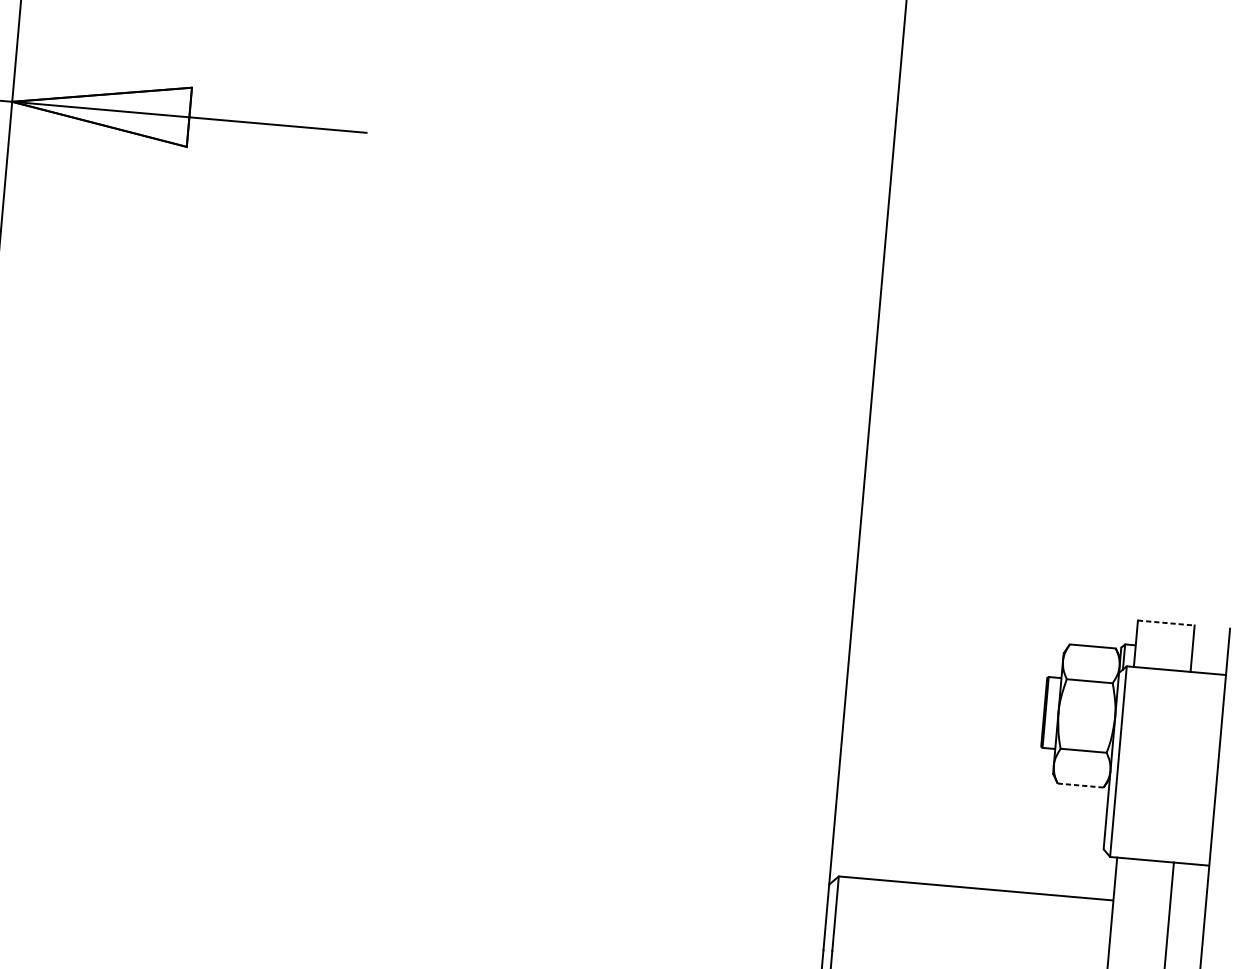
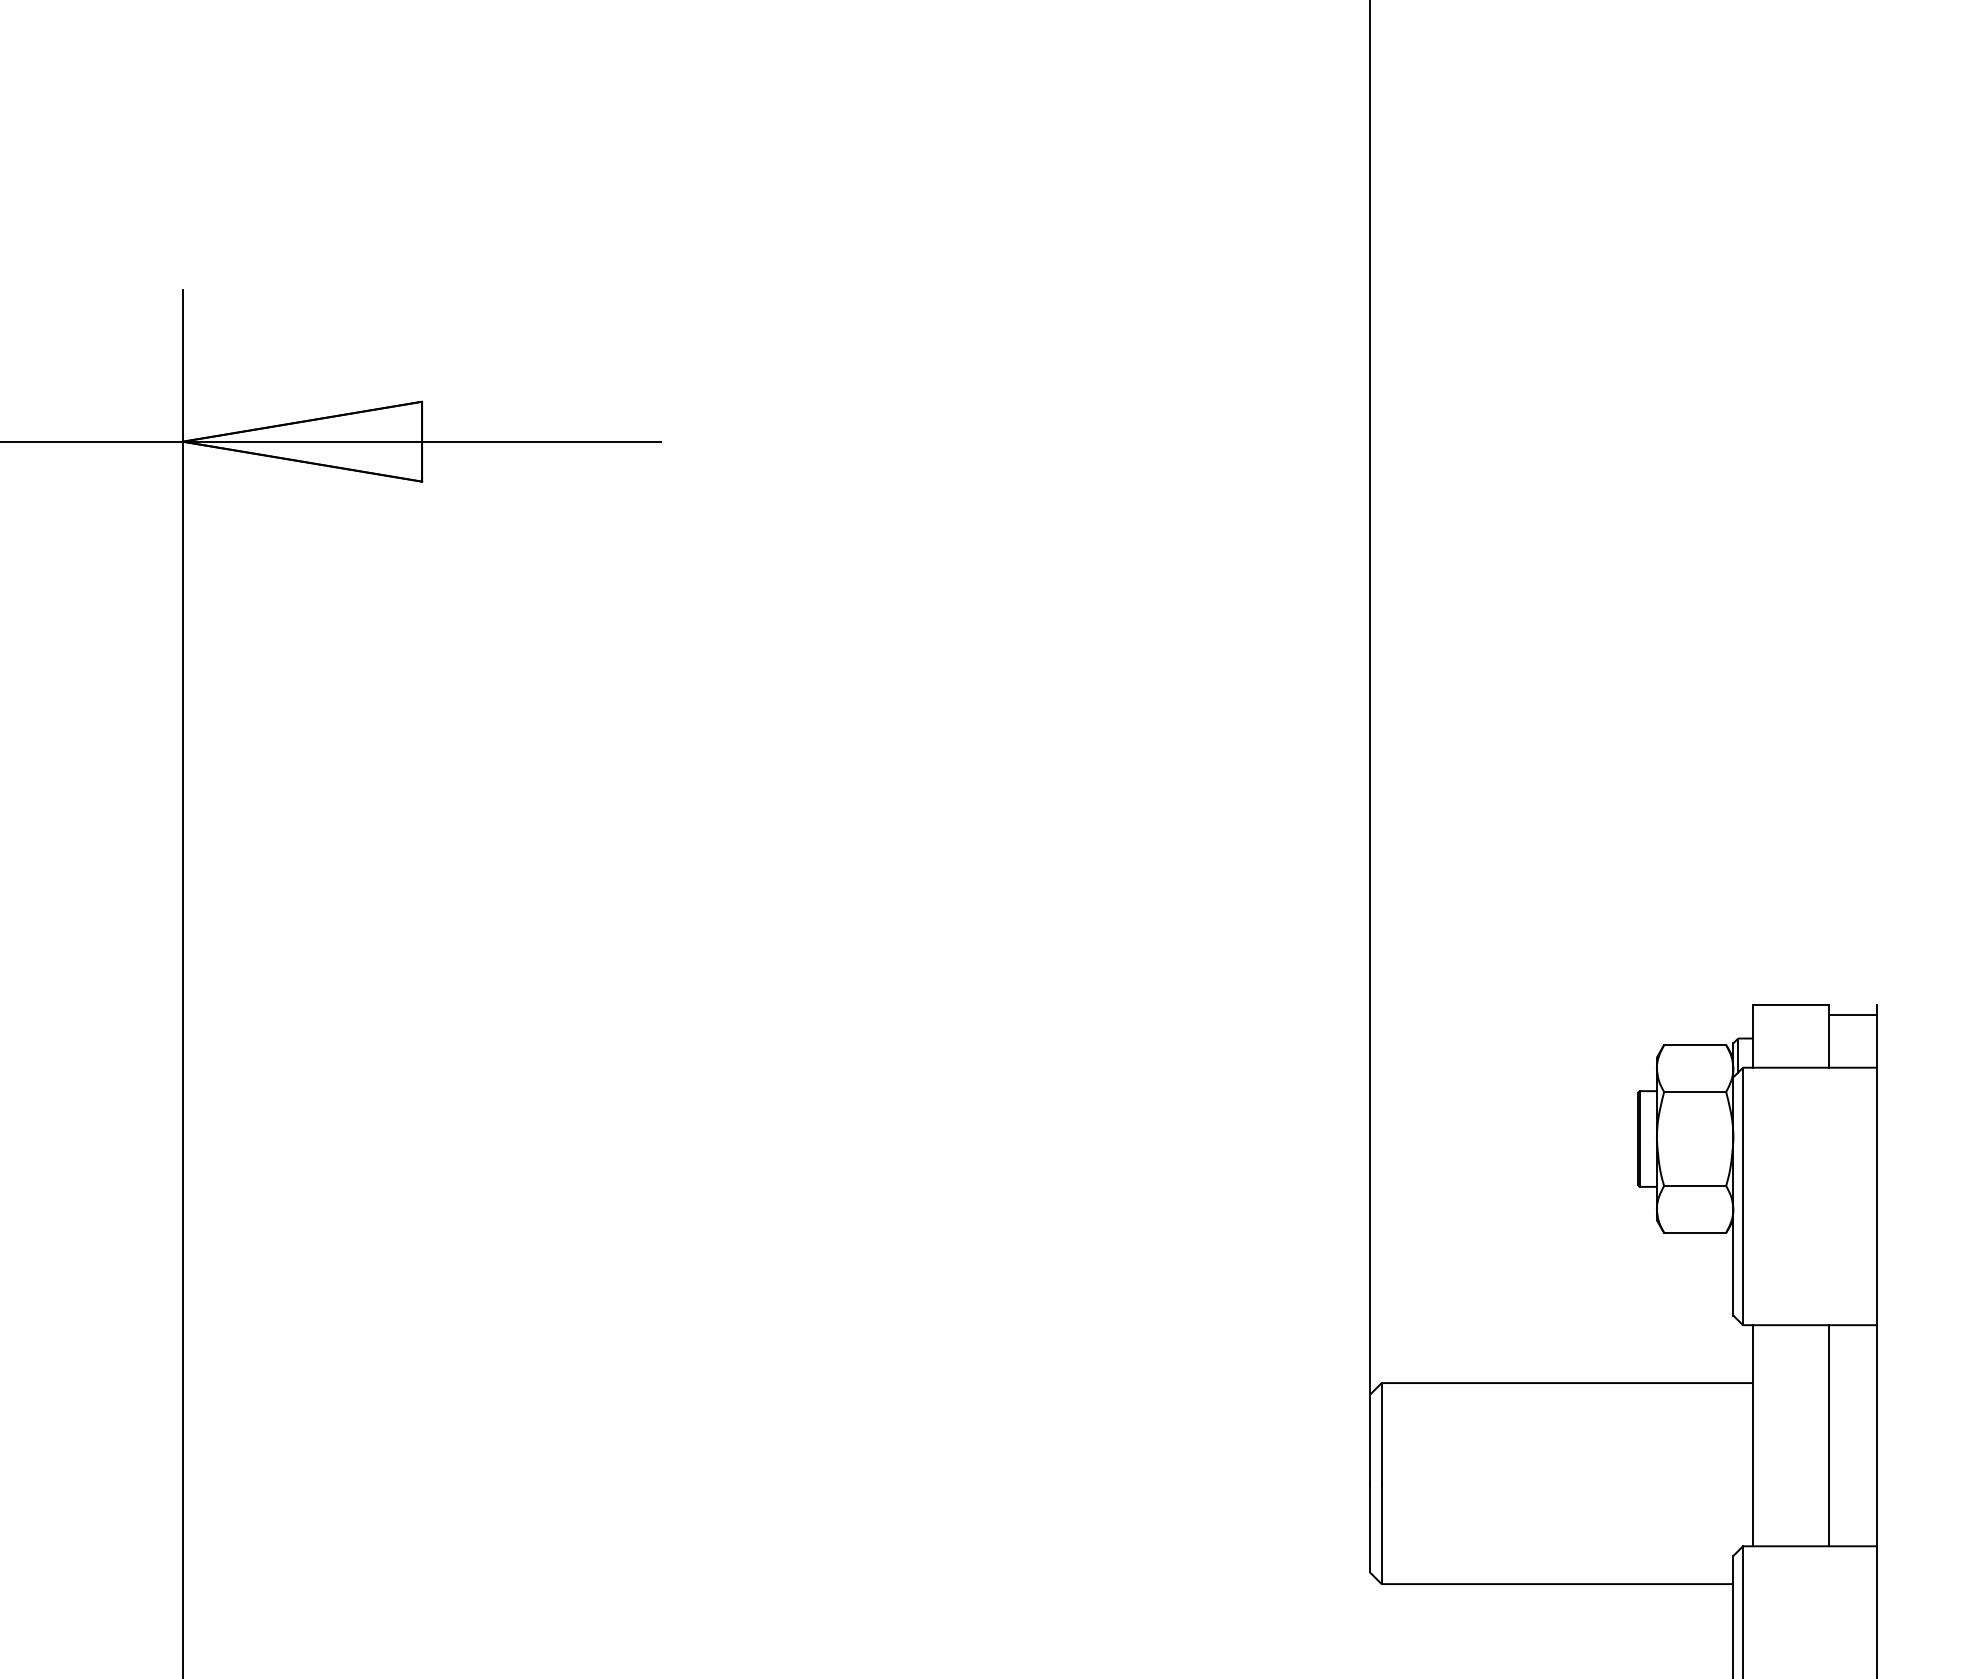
line: (1166, 623) -> (1791, 1005), dashed -> solid
line: (1212, 634) -> (1853, 1014), added
line: (1080, 785) -> (1695, 1232), dashed -> solid

